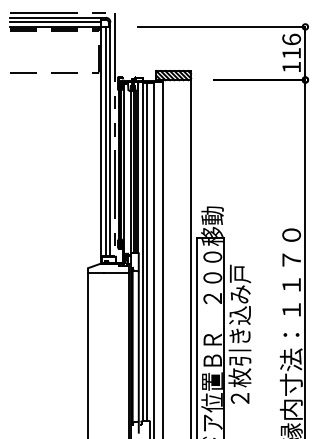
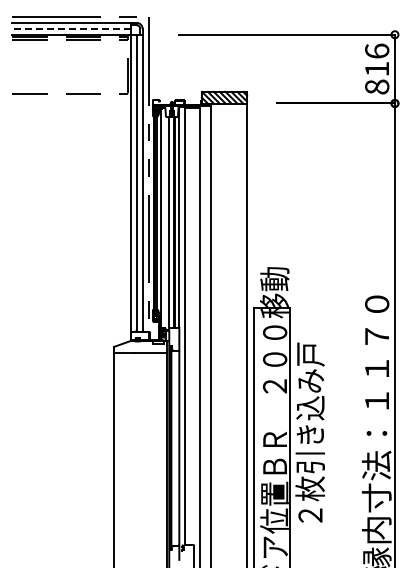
line: (55, 22) -> (71, 28), solid -> dashed
text: (291, 66) -> (377, 86), 116 -> 816
line: (146, 252) -> (189, 326), removed

